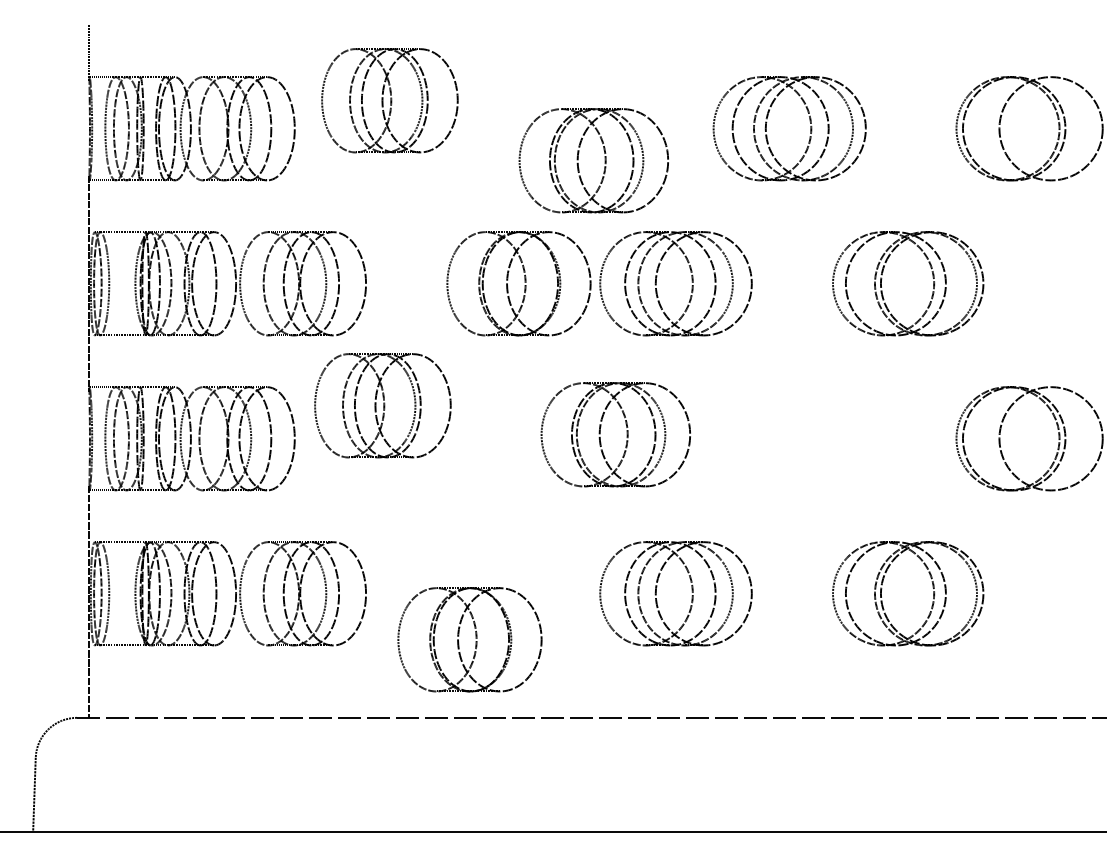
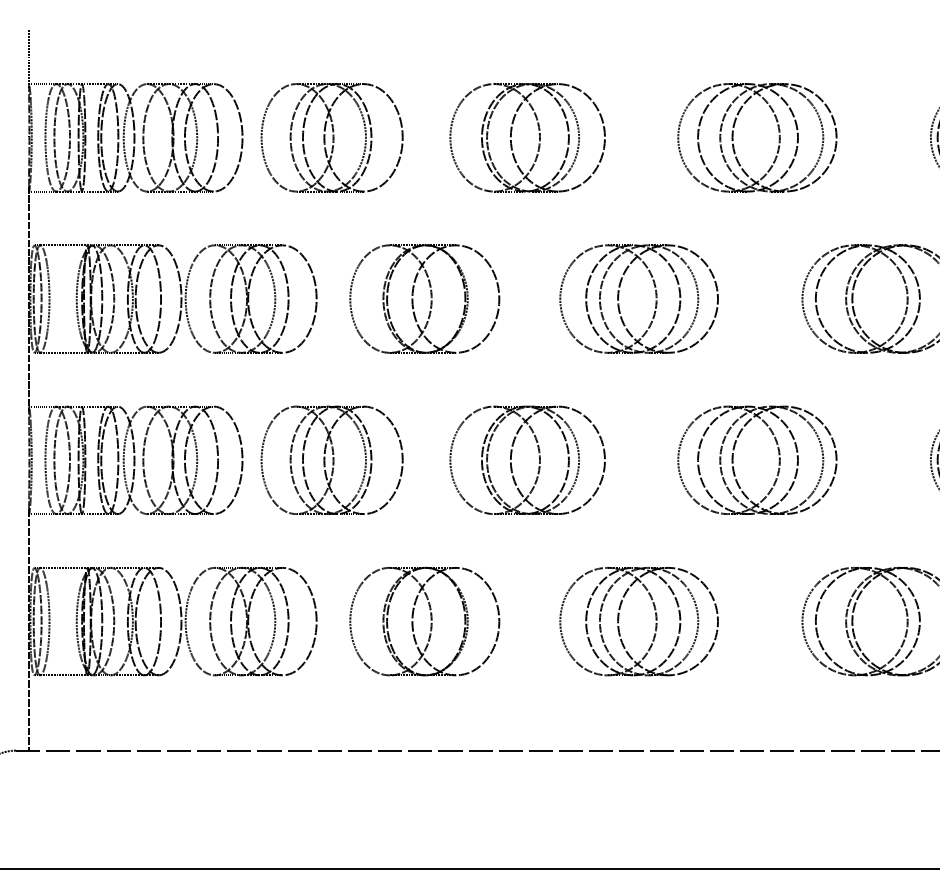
part: (389, 100) -> (331, 137), moved
part: (604, 160) -> (538, 137), moved
part: (524, 282) -> (430, 297), moved
part: (382, 405) -> (331, 460), moved
part: (626, 434) -> (538, 460), moved
part: (810, 438) -> (779, 460), added
part: (475, 638) -> (430, 620), moved

